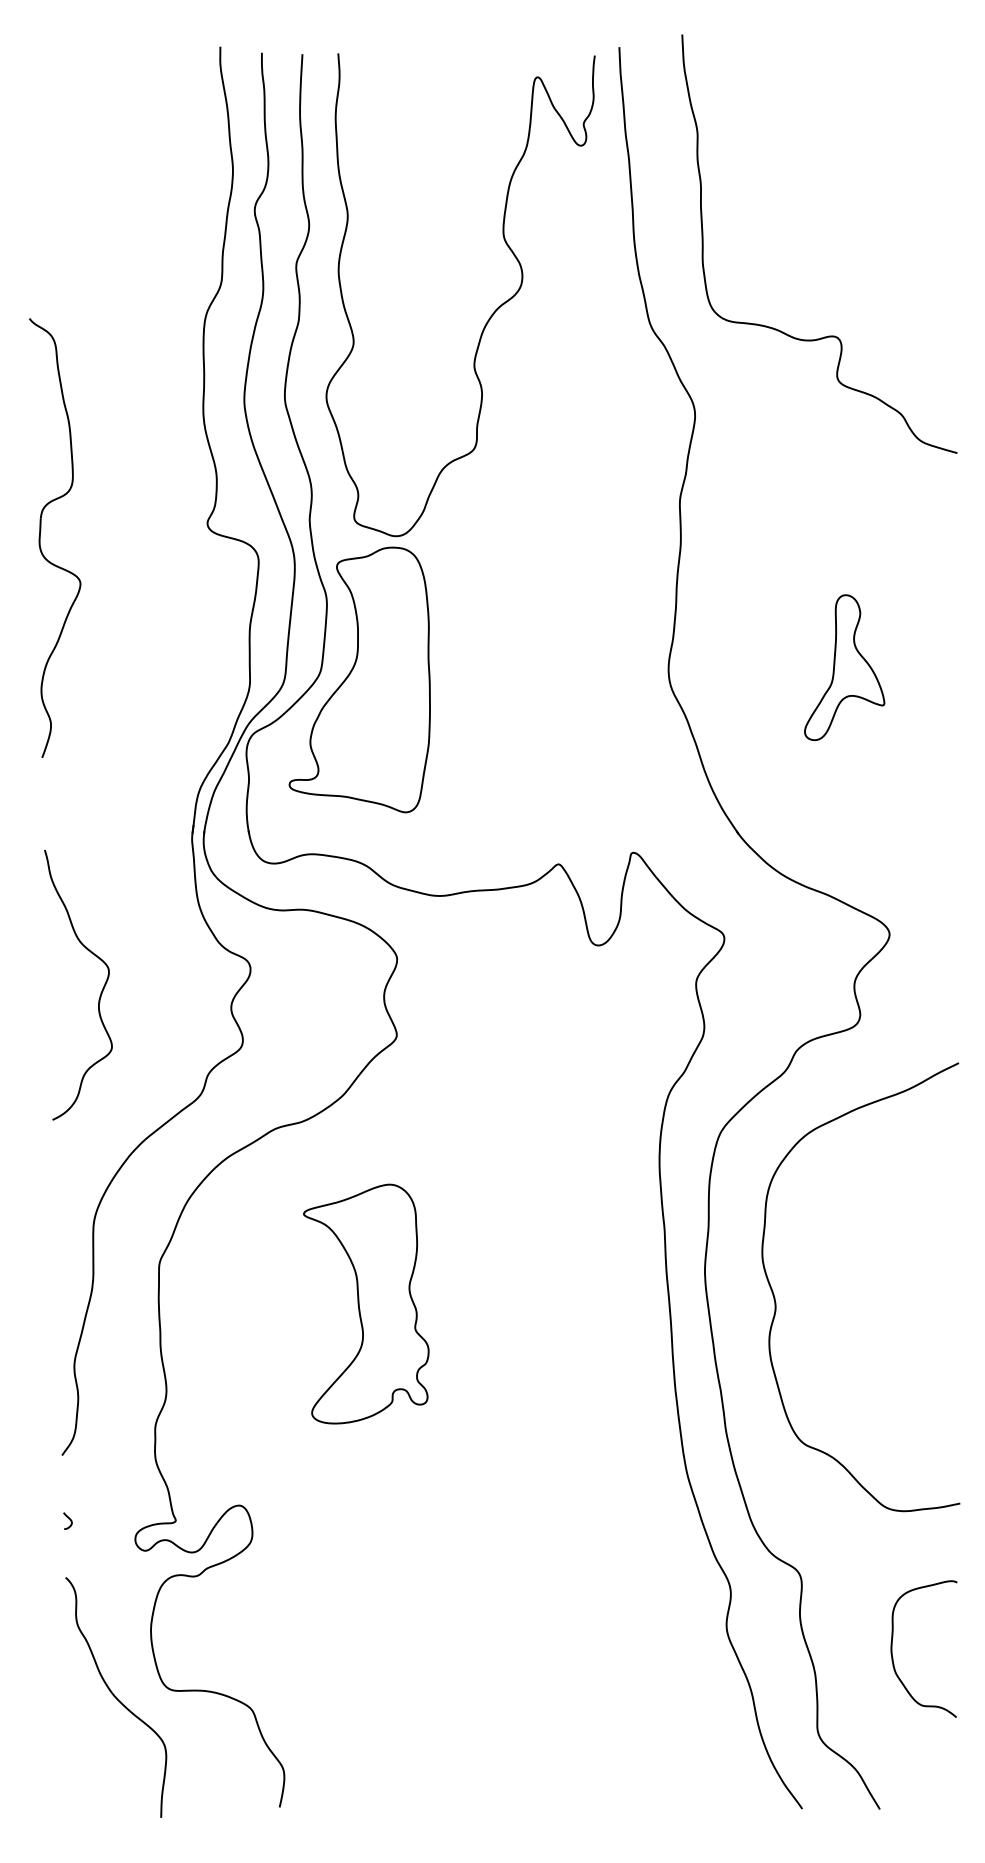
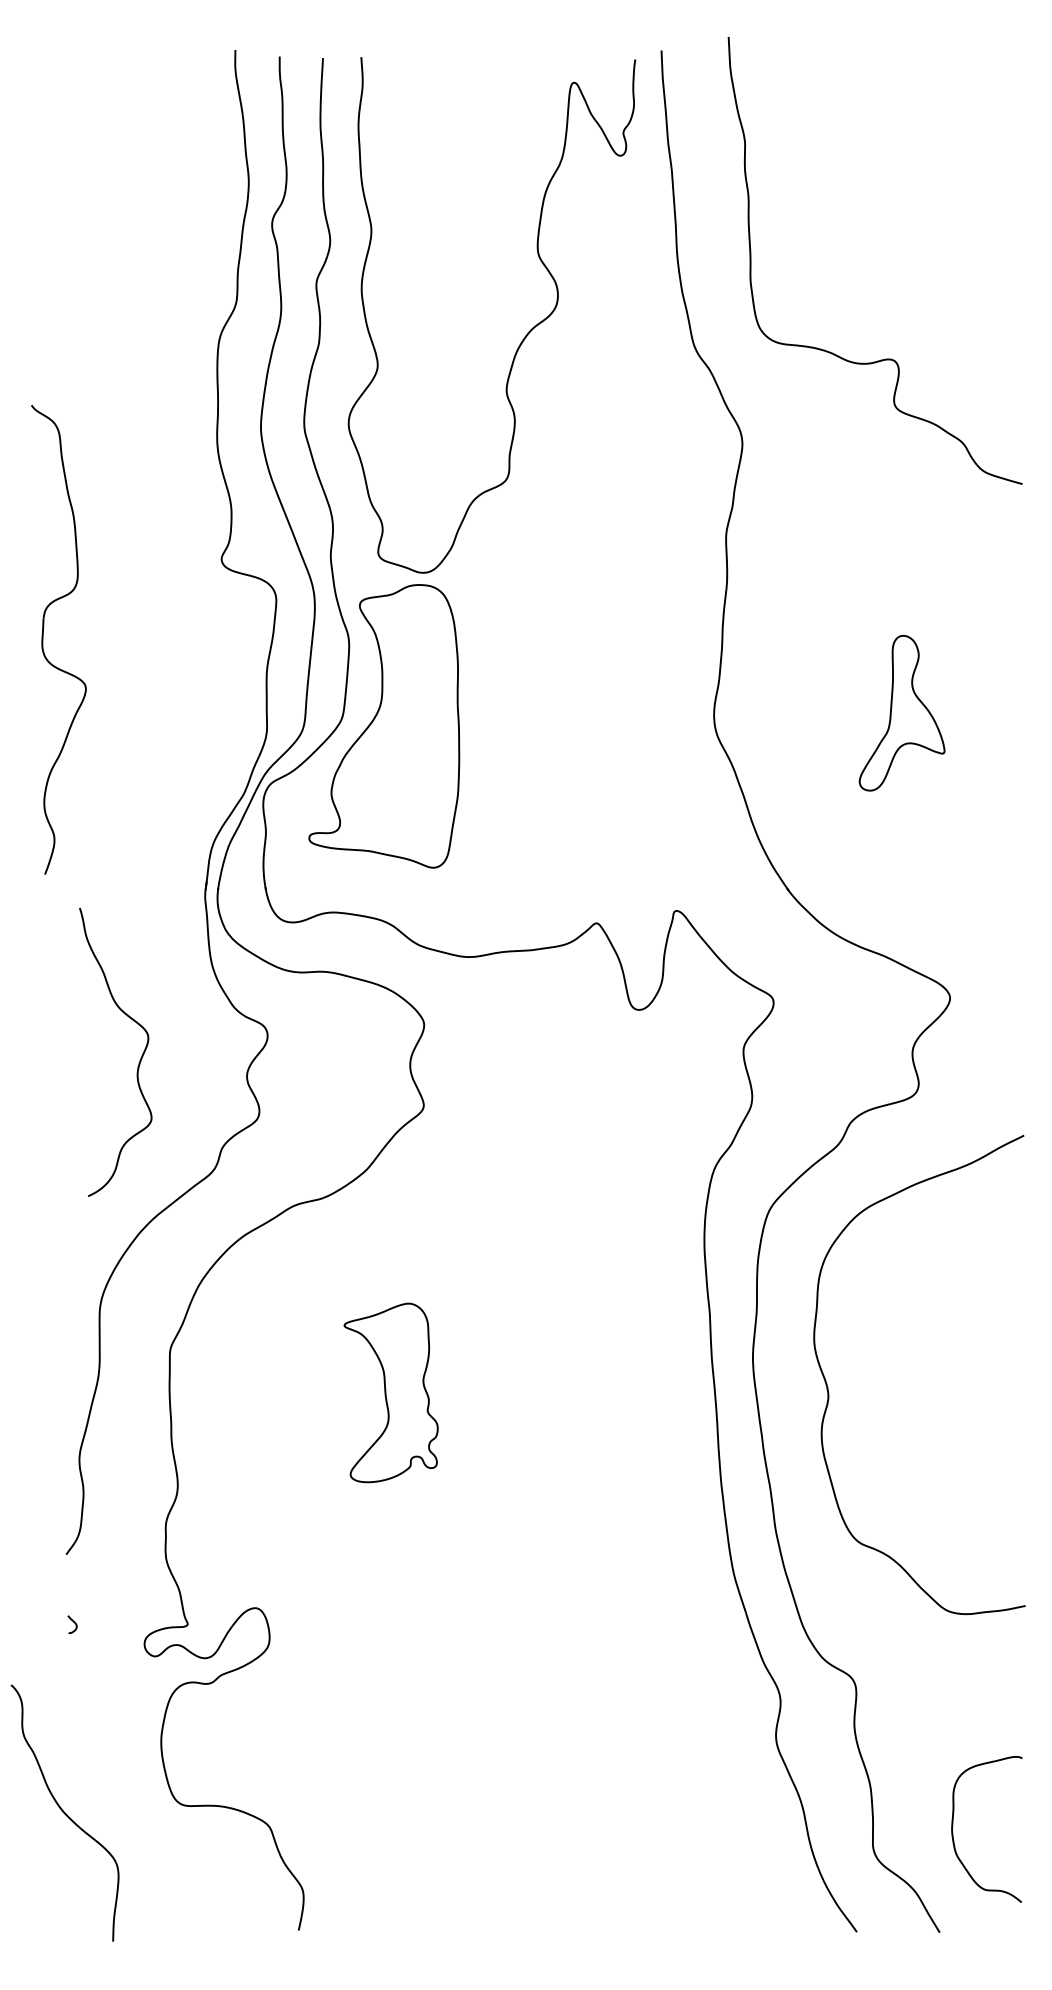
part: (40, 537) -> (43, 639), moved
curve: (100, 992) -> (139, 1060), moved
part: (365, 1303) -> (390, 1392), size x0.7
curve: (892, 1646) -> (953, 1826), moved
curve: (115, 1696) -> (64, 1812), moved

